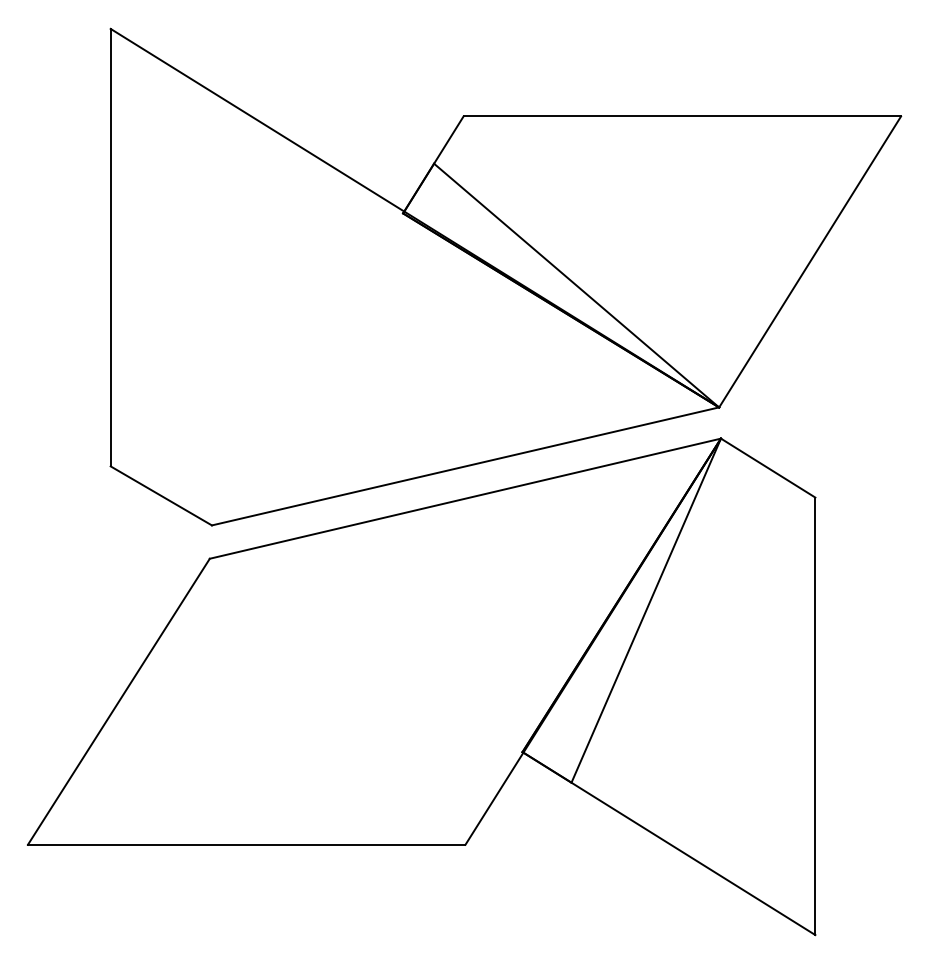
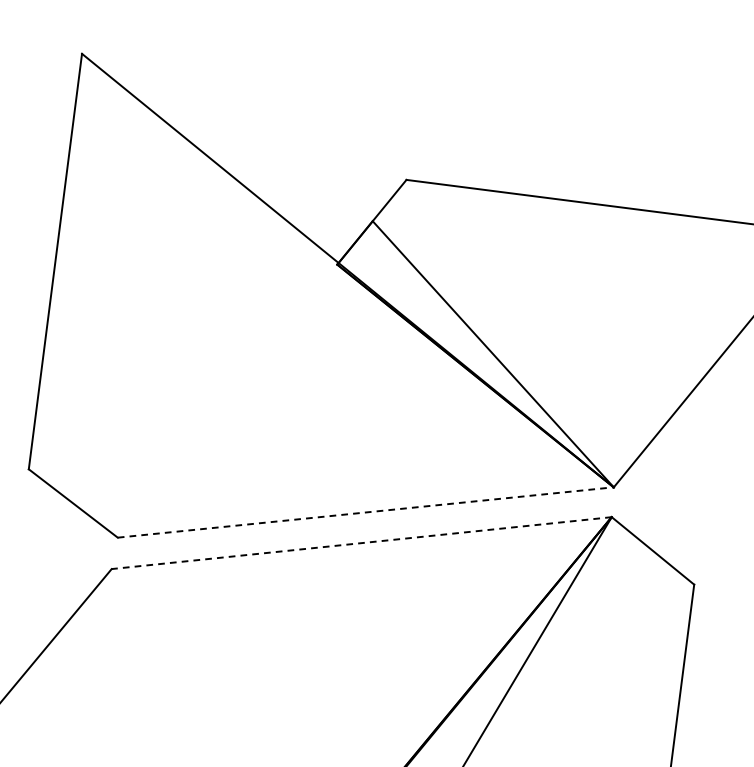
line: (466, 466) -> (366, 512), solid -> dashed
line: (465, 498) -> (361, 542), solid -> dashed

